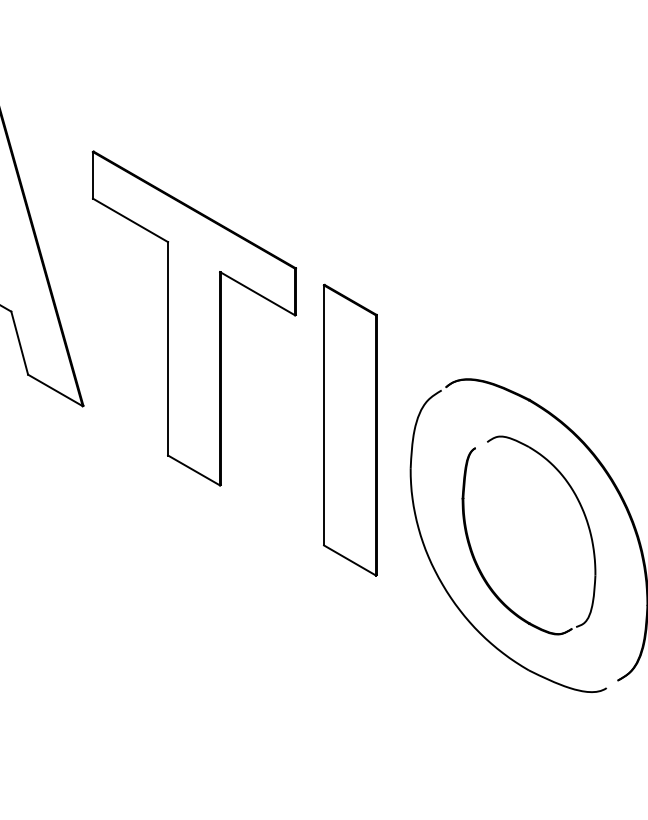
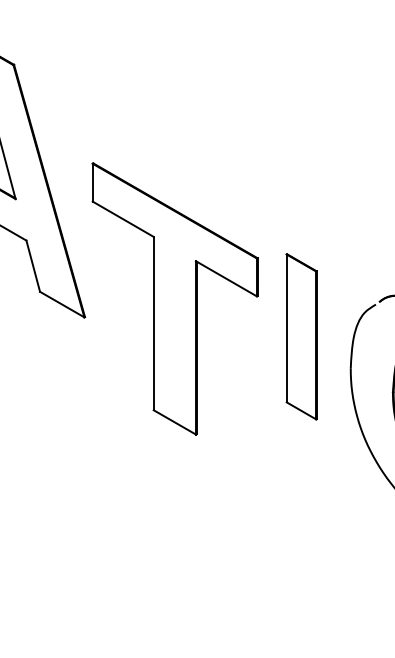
part: (193, 318) -> (174, 298), moved
part: (349, 429) -> (301, 336), size x0.7

